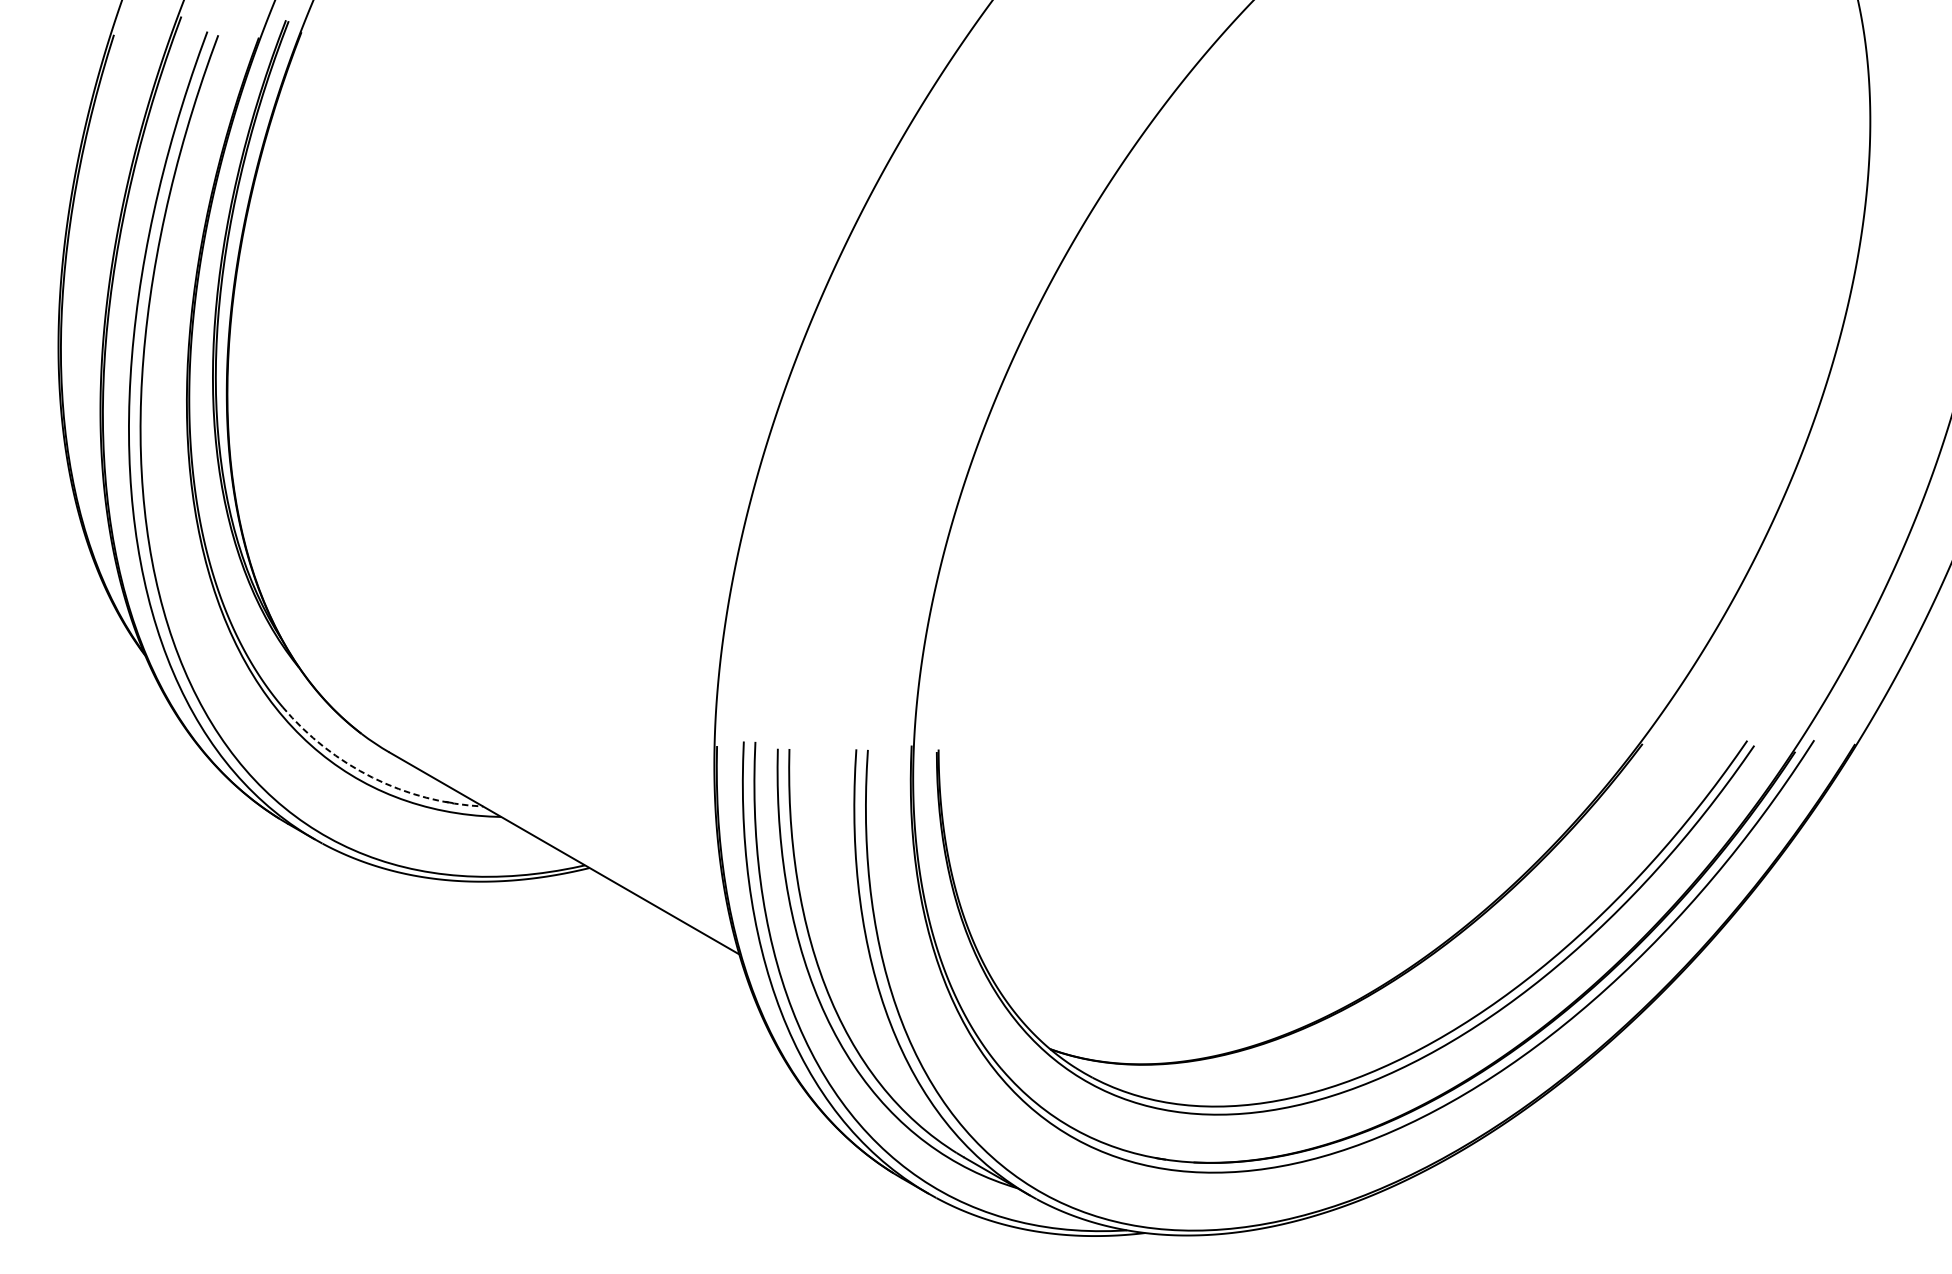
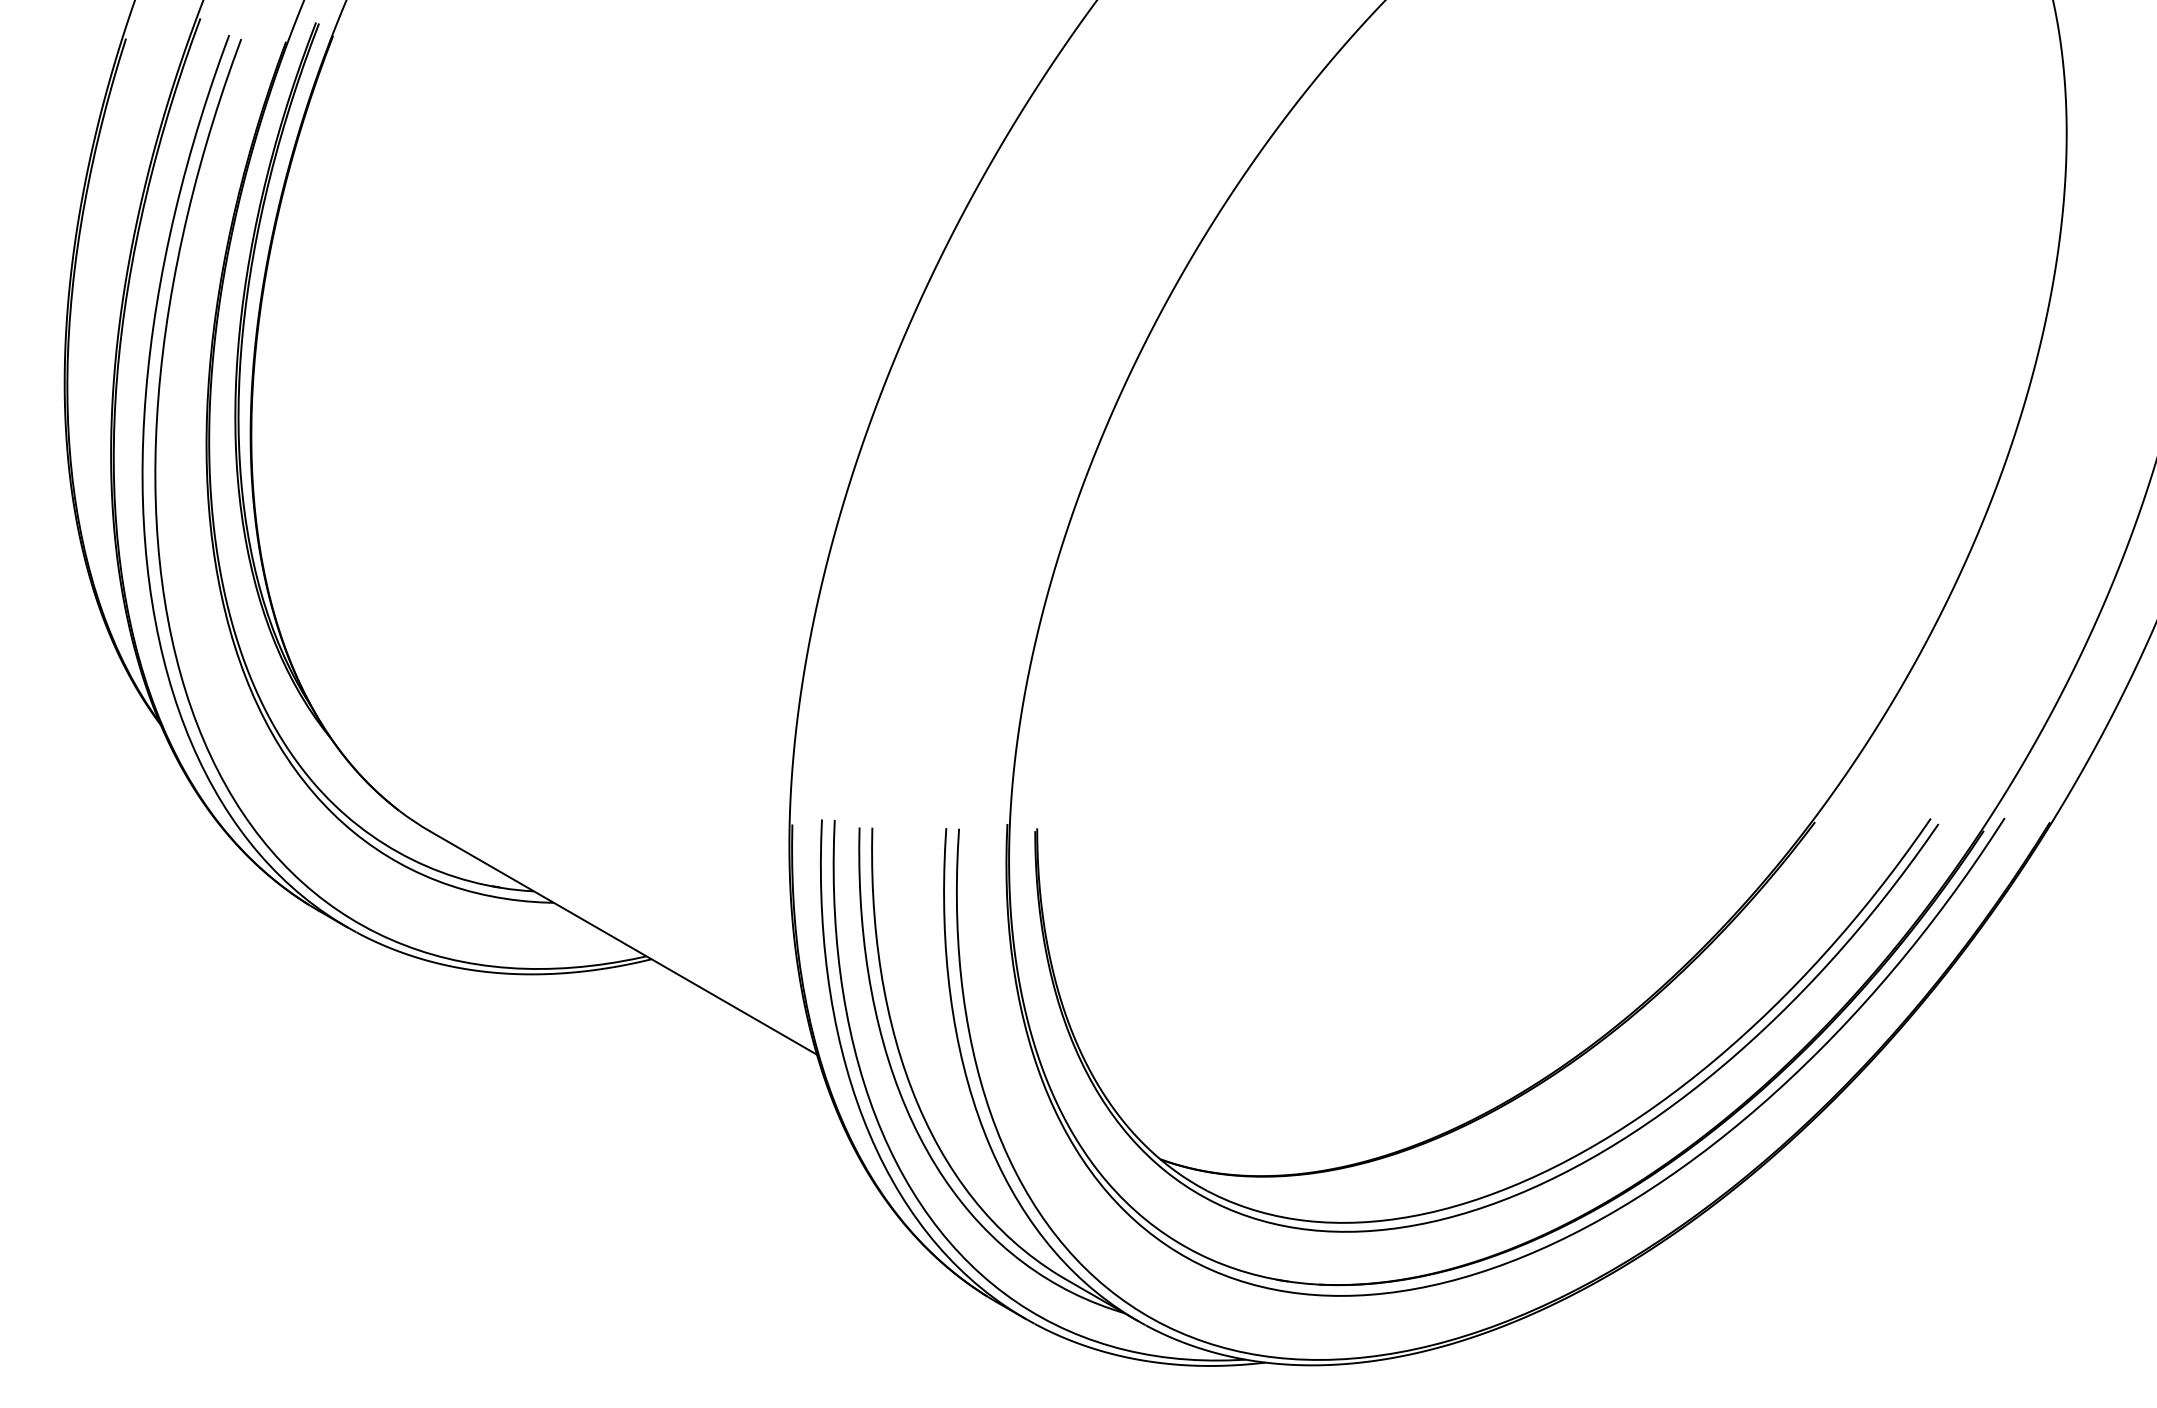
arc: (372, 777) -> (411, 859), dashed -> solid

